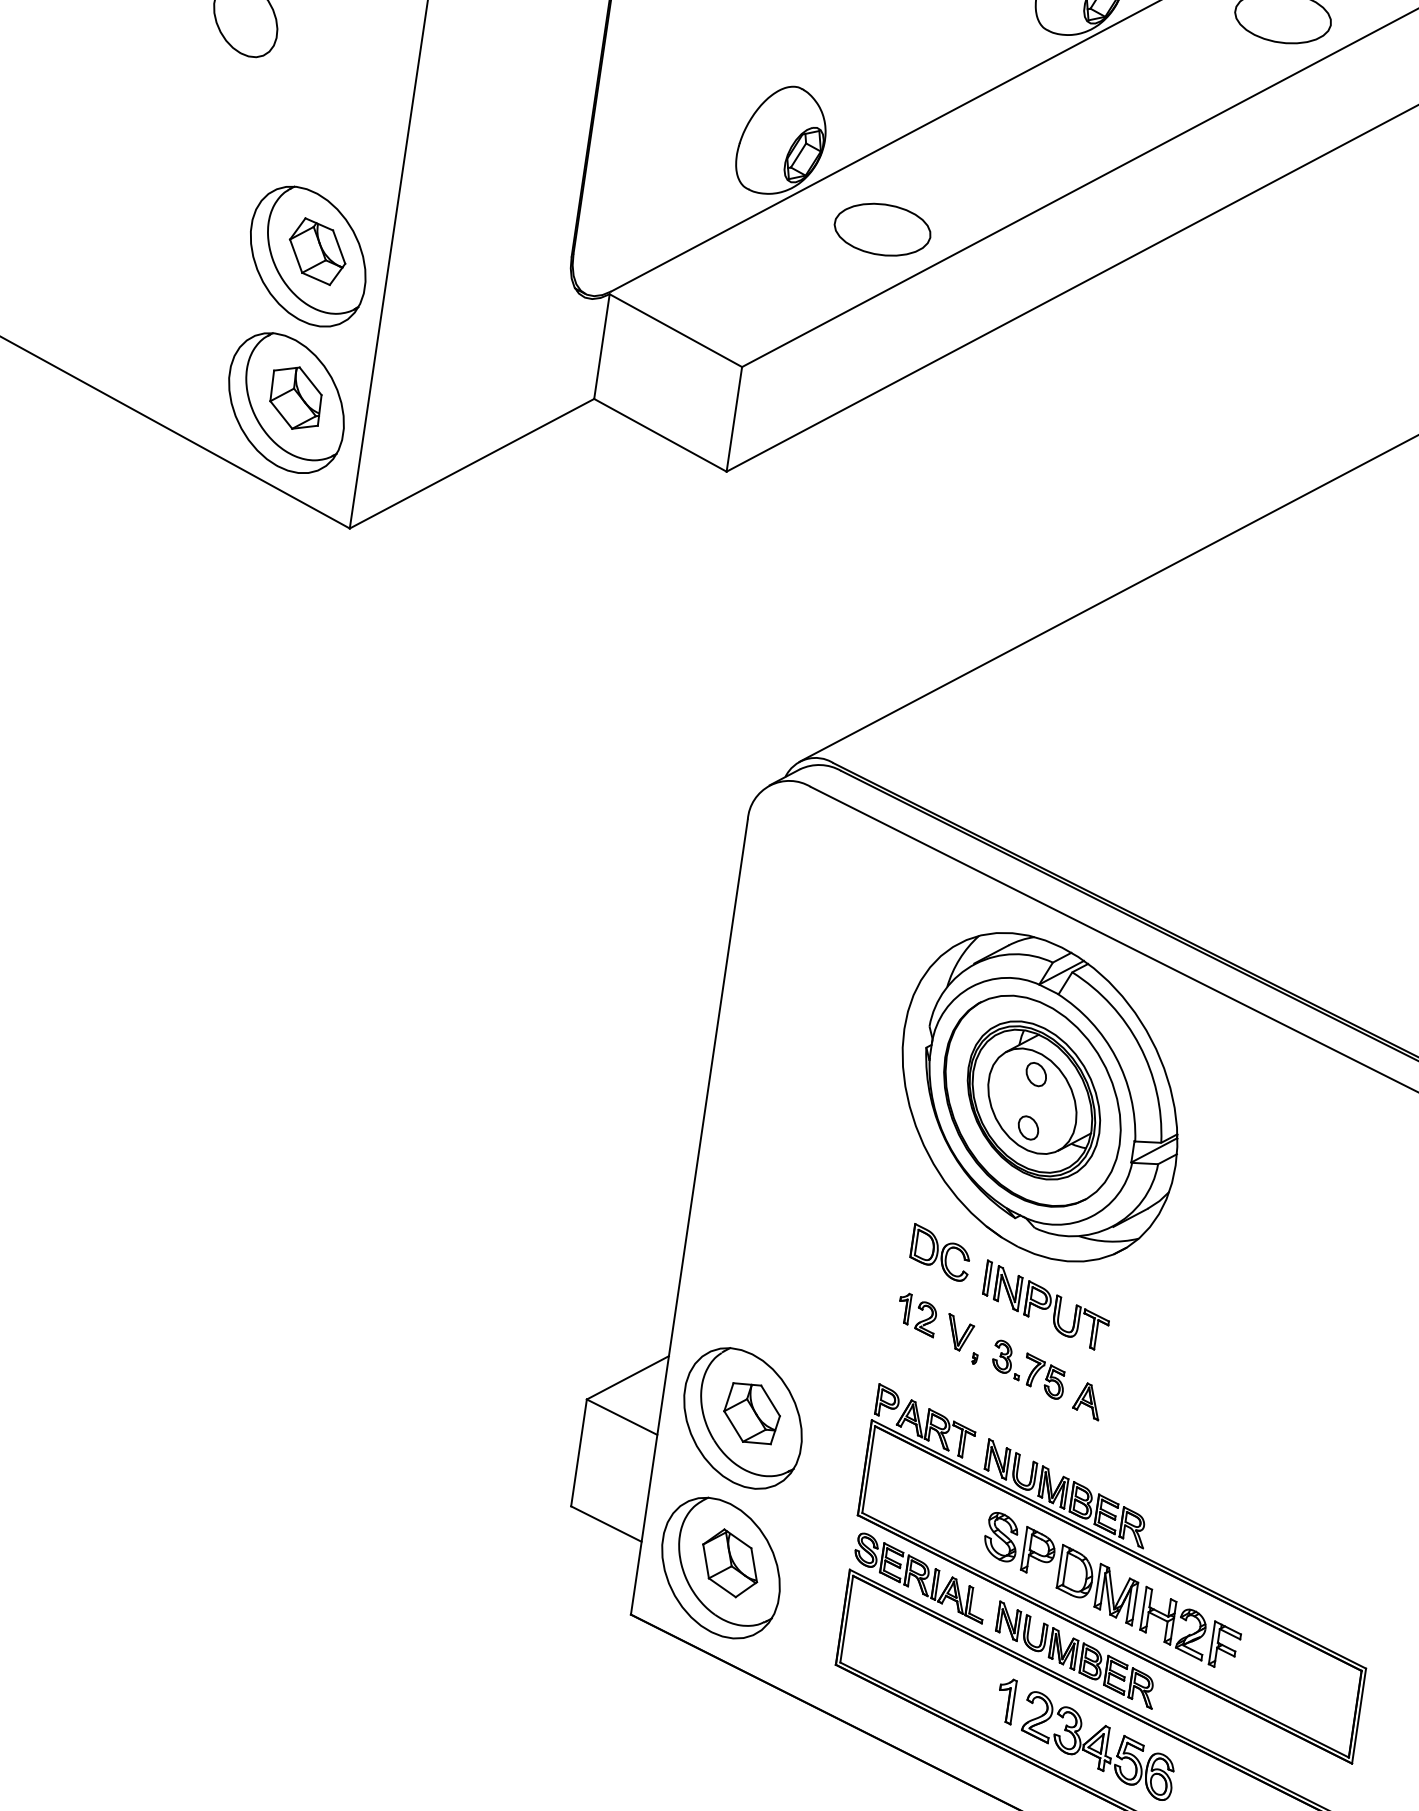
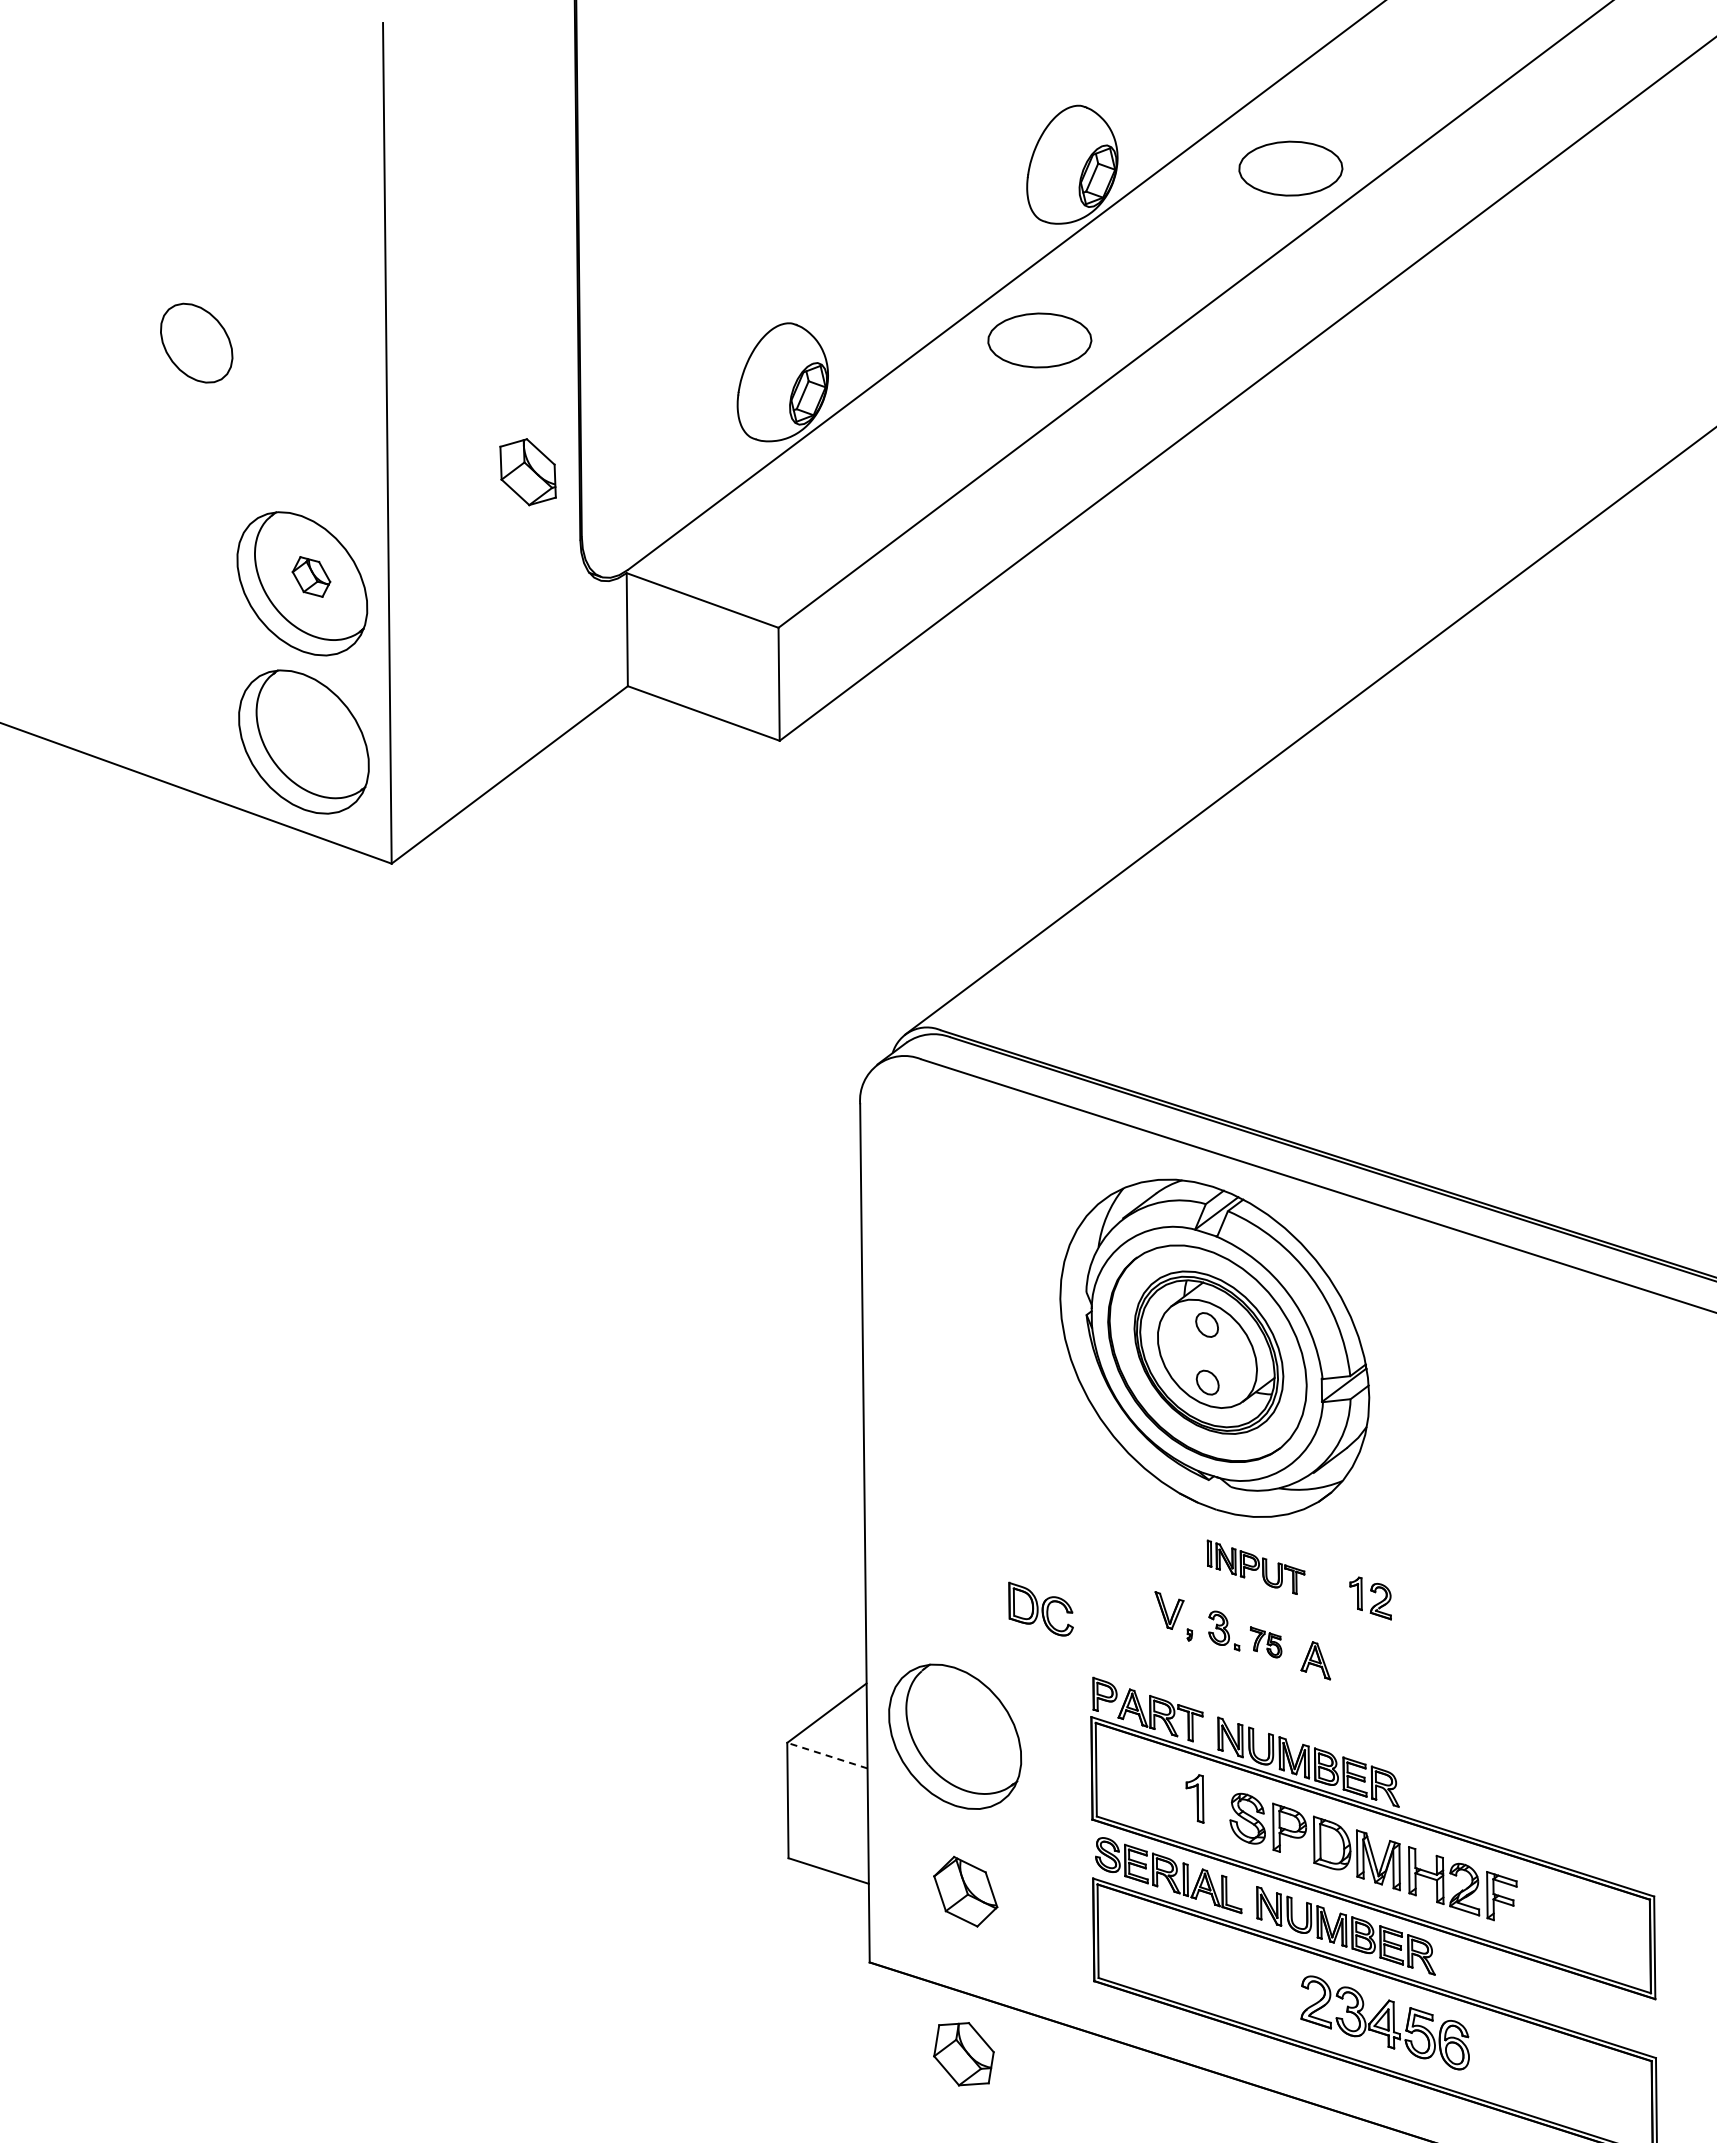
part: (882, 229) -> (1039, 340), moved
part: (317, 251) -> (311, 576), size x0.6
part: (295, 398) -> (527, 472), moved
part: (940, 1252) -> (1040, 1608), moved
part: (1045, 1305) -> (1255, 1567), size x0.7
part: (919, 1309) -> (1372, 1592), moved
part: (1043, 1376) -> (1265, 1642), size x0.7
part: (751, 1413) -> (963, 2054), moved
line: (621, 1416) -> (826, 1755), solid -> dashed
part: (720, 1568) -> (956, 1898), removed
part: (1005, 1700) -> (1194, 1798), moved

